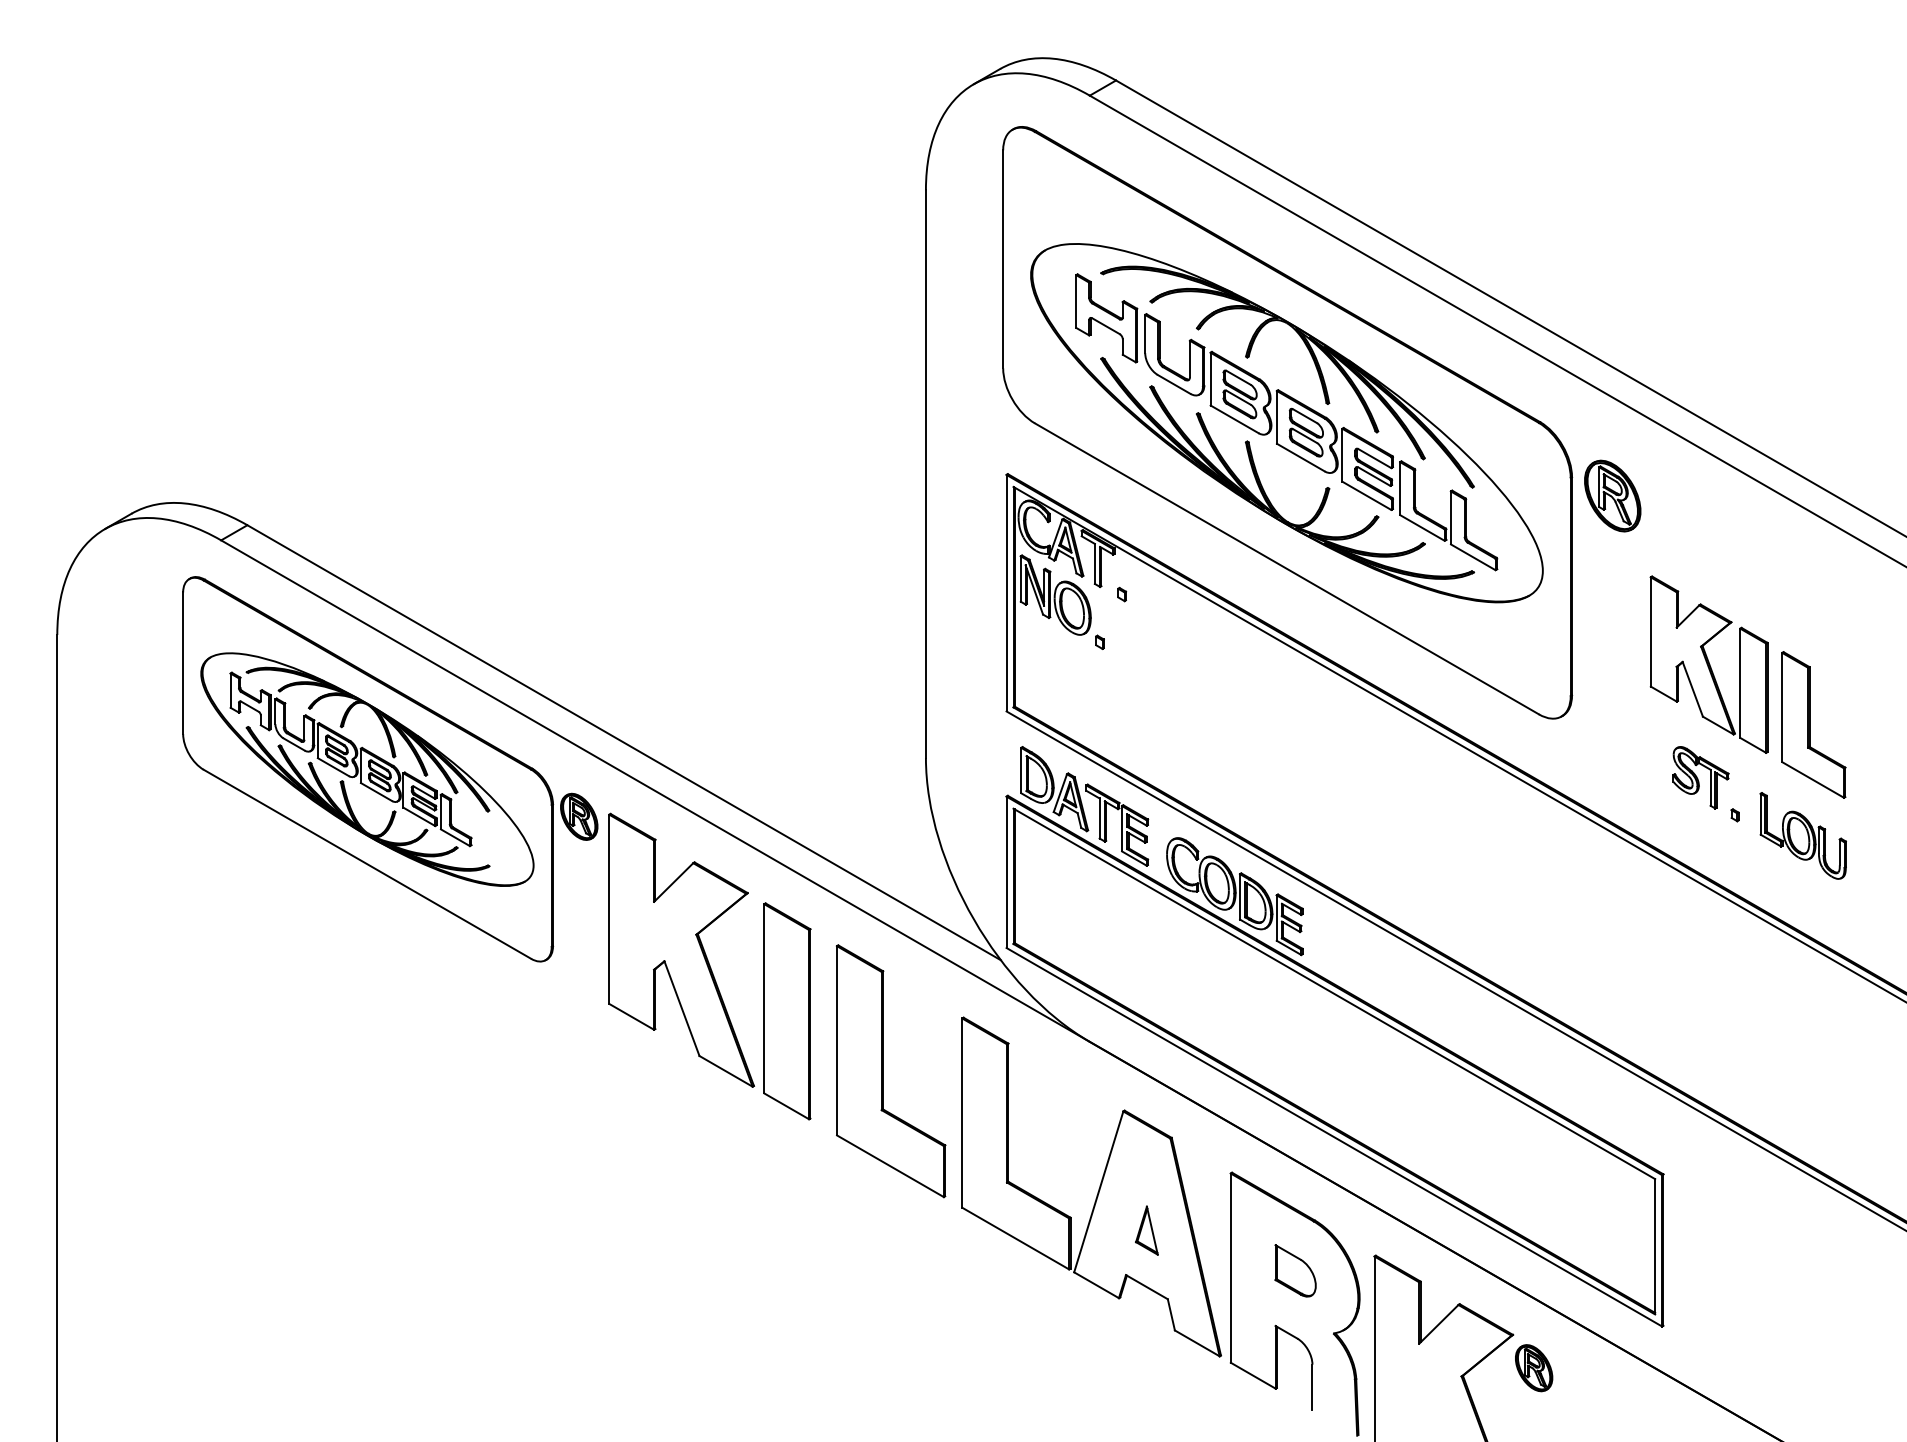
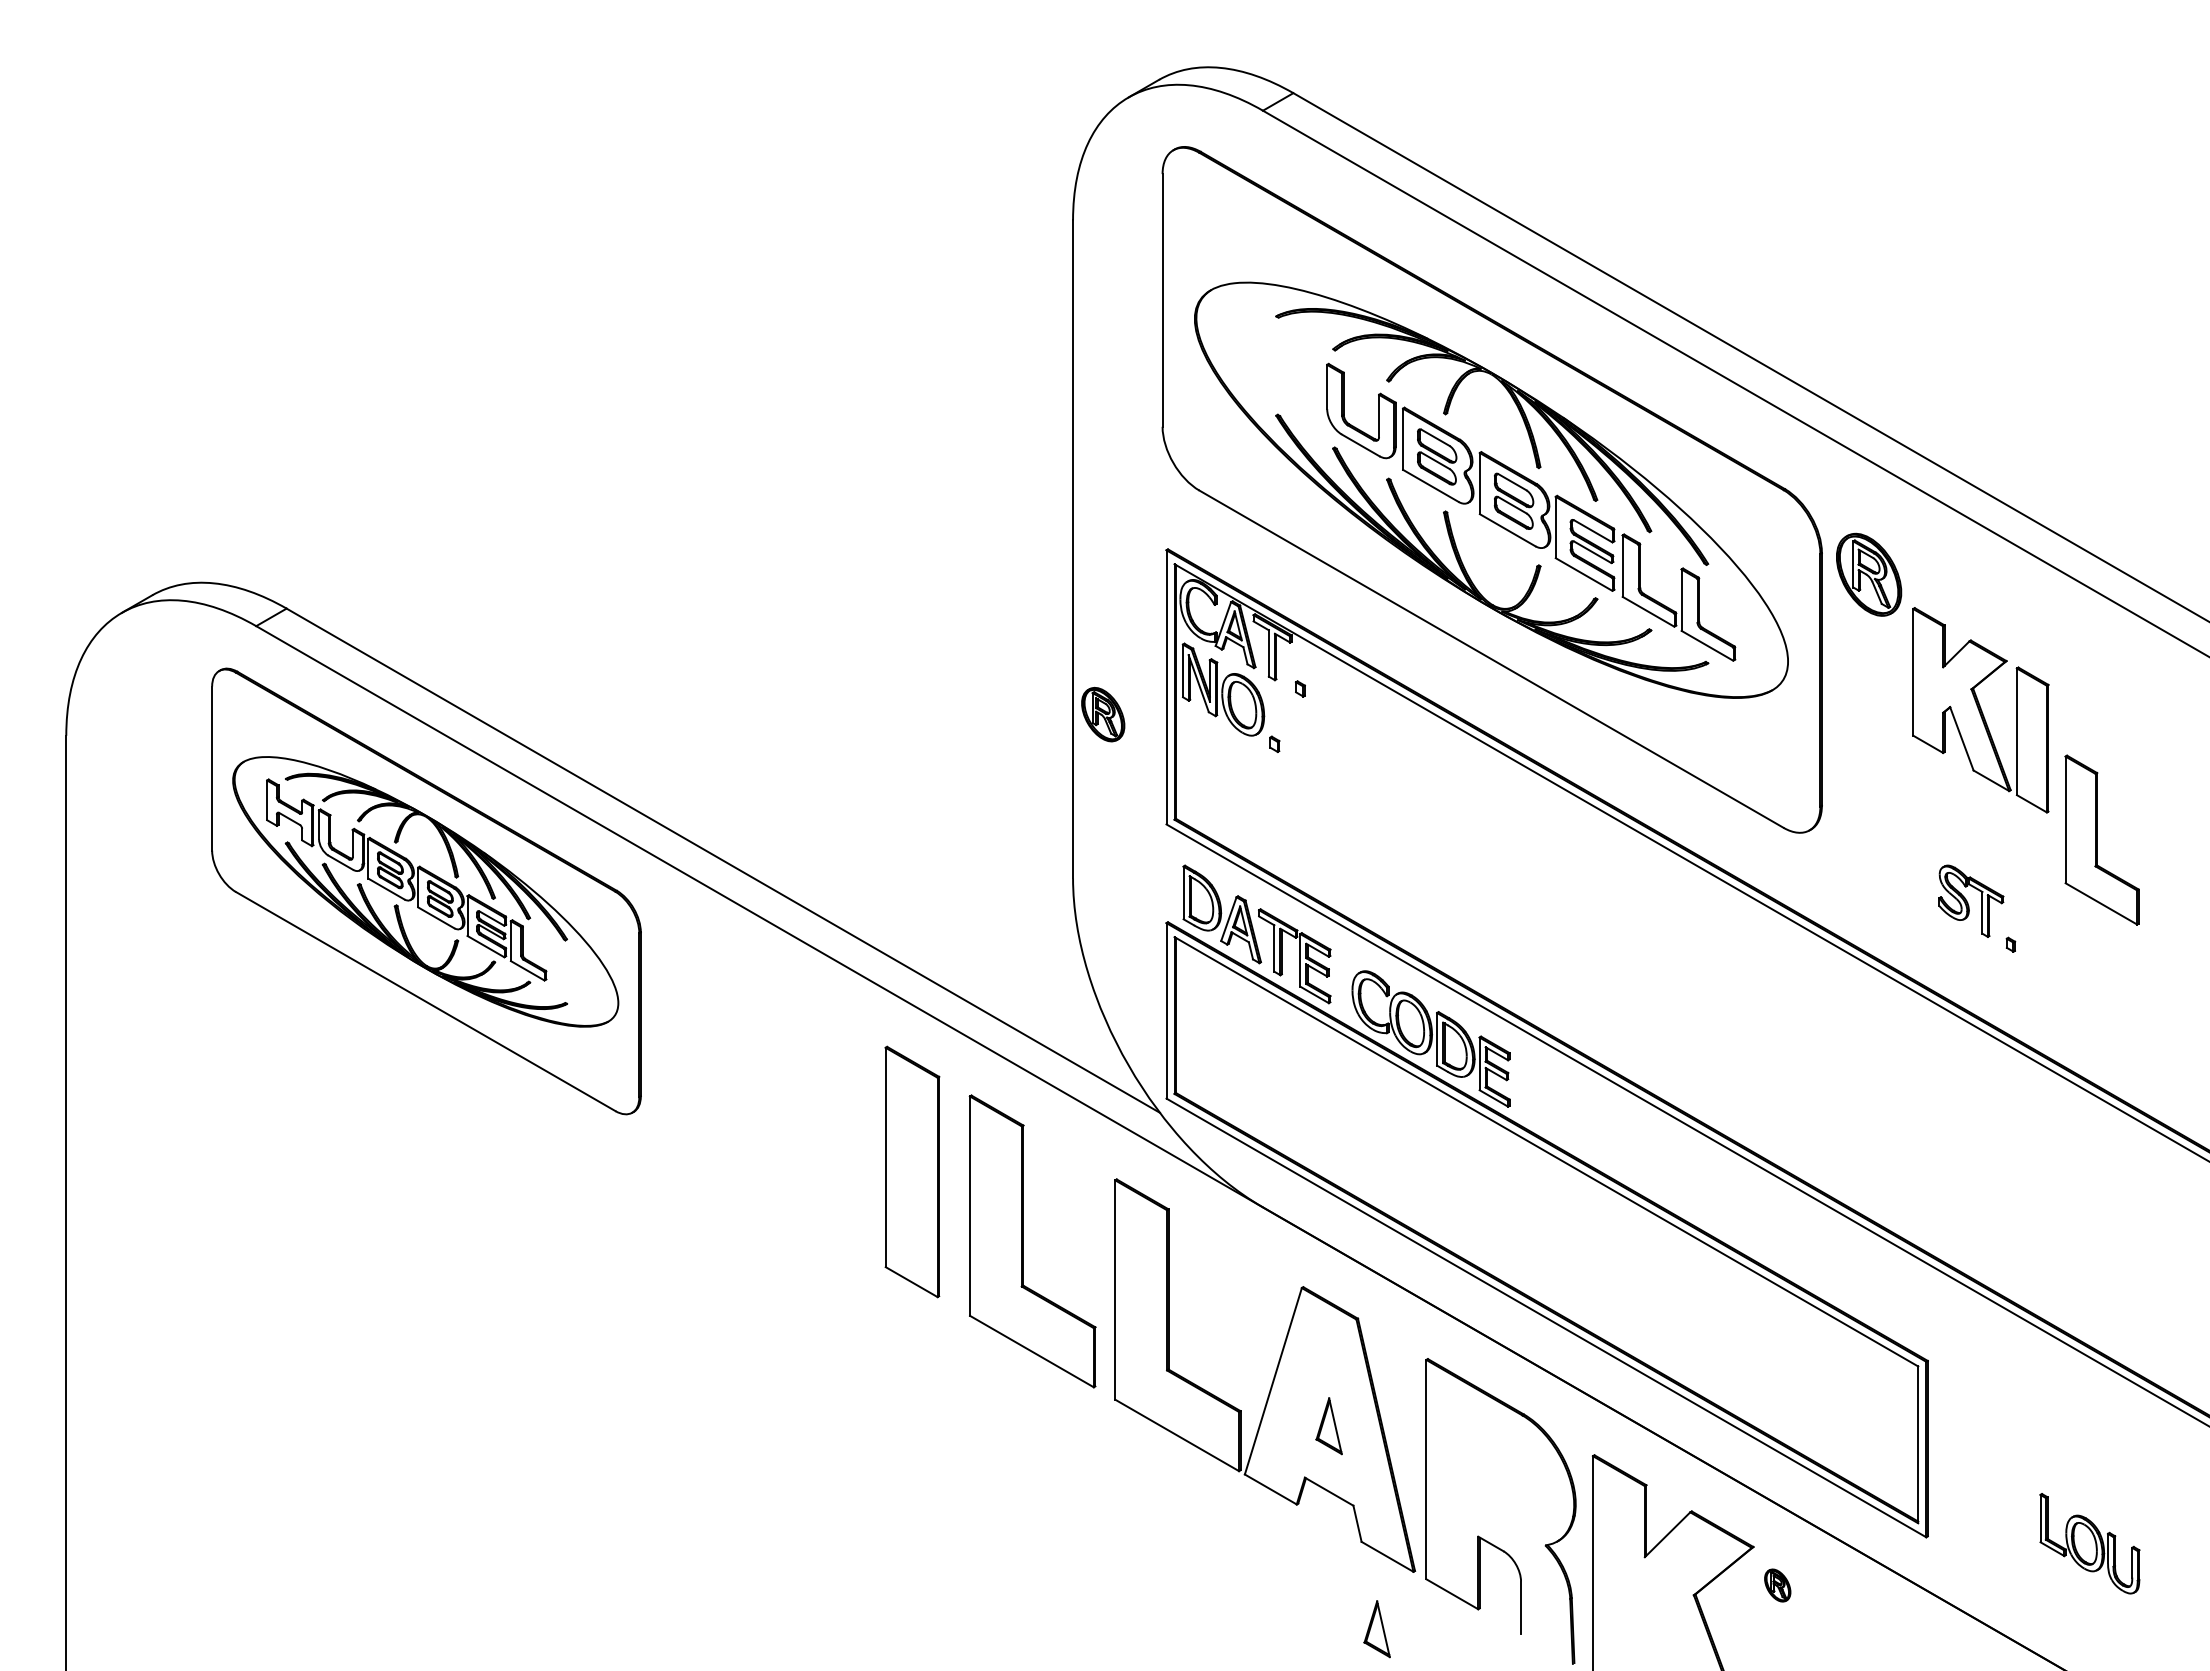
part: (1106, 318) -> (1282, 368), removed
part: (1708, 664) -> (1980, 710), moved
part: (579, 816) -> (1103, 714), moved
part: (1802, 835) -> (2089, 1543), moved
part: (681, 950) -> (789, 1101), removed
part: (1295, 1270) -> (1501, 1472), removed
part: (1533, 1368) -> (1777, 1585), size x0.6
part: (1187, 1406) -> (1376, 1629), added

